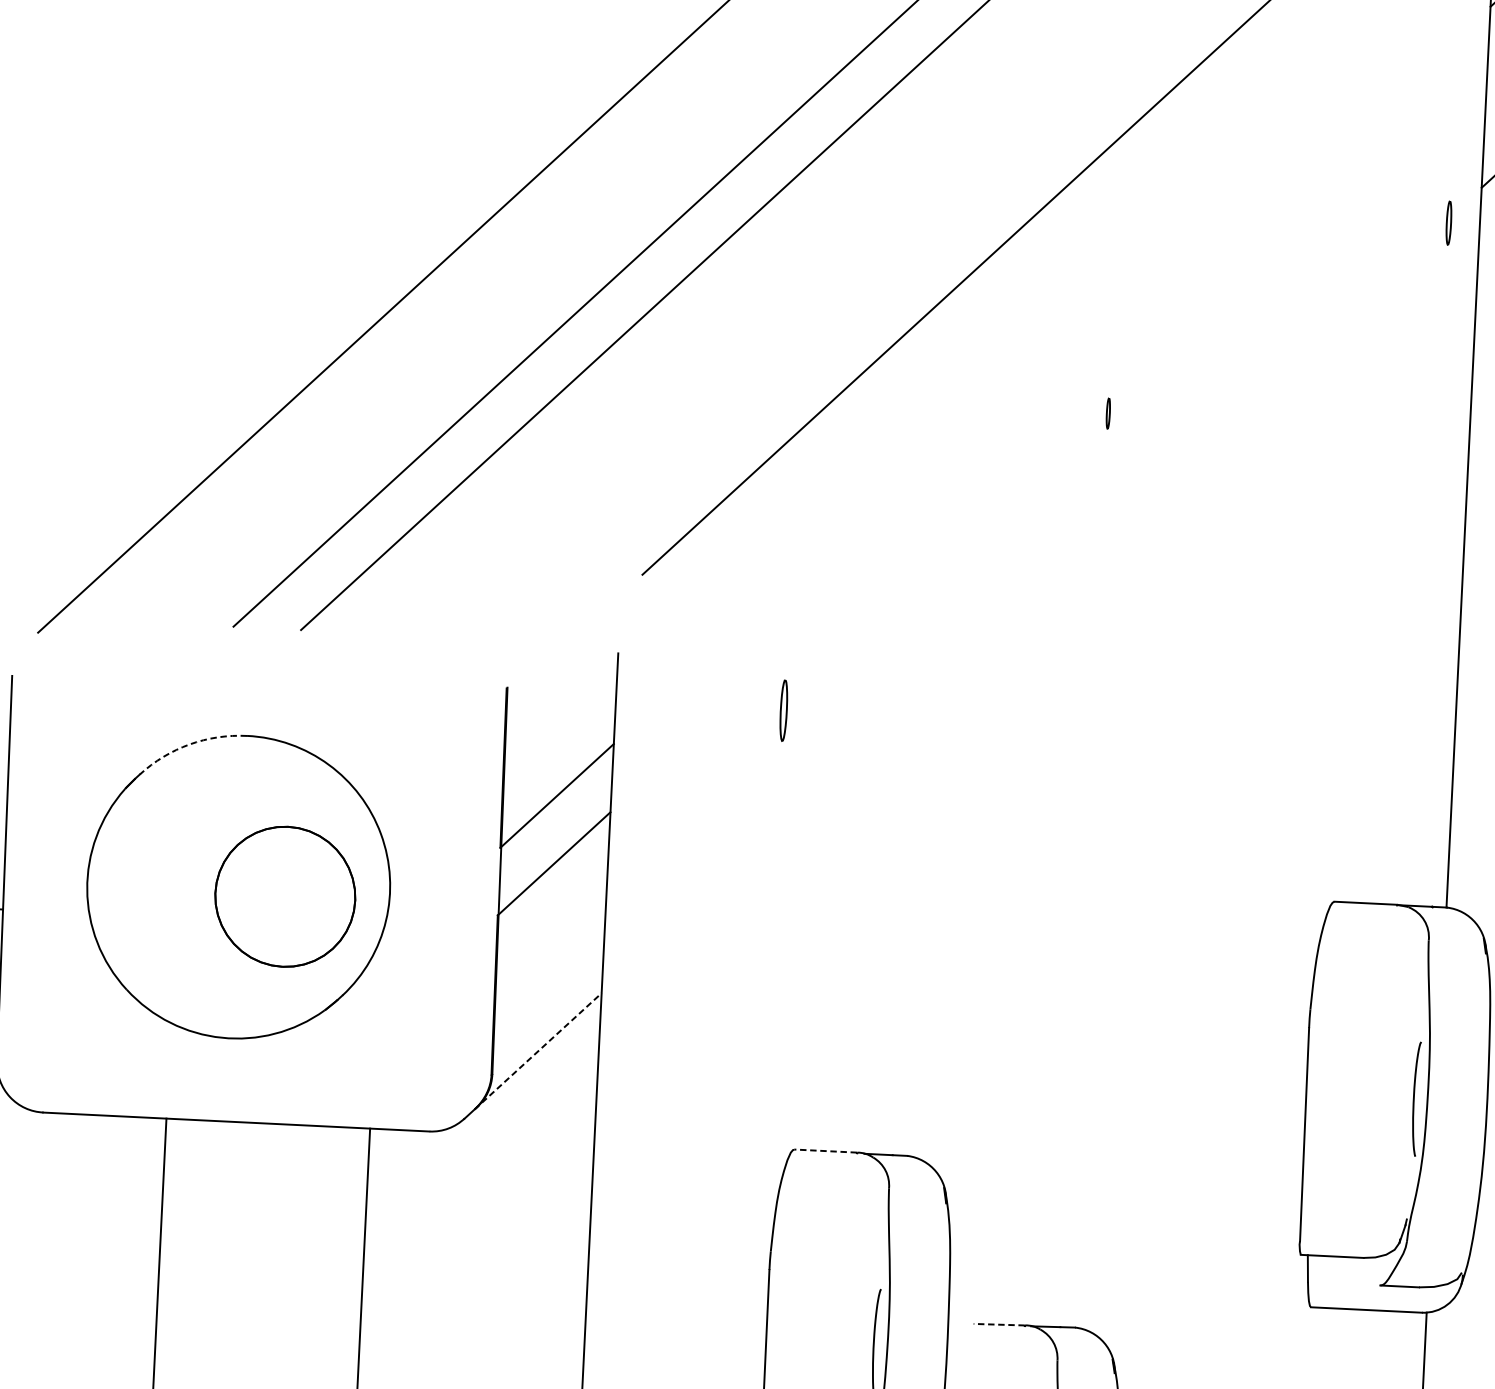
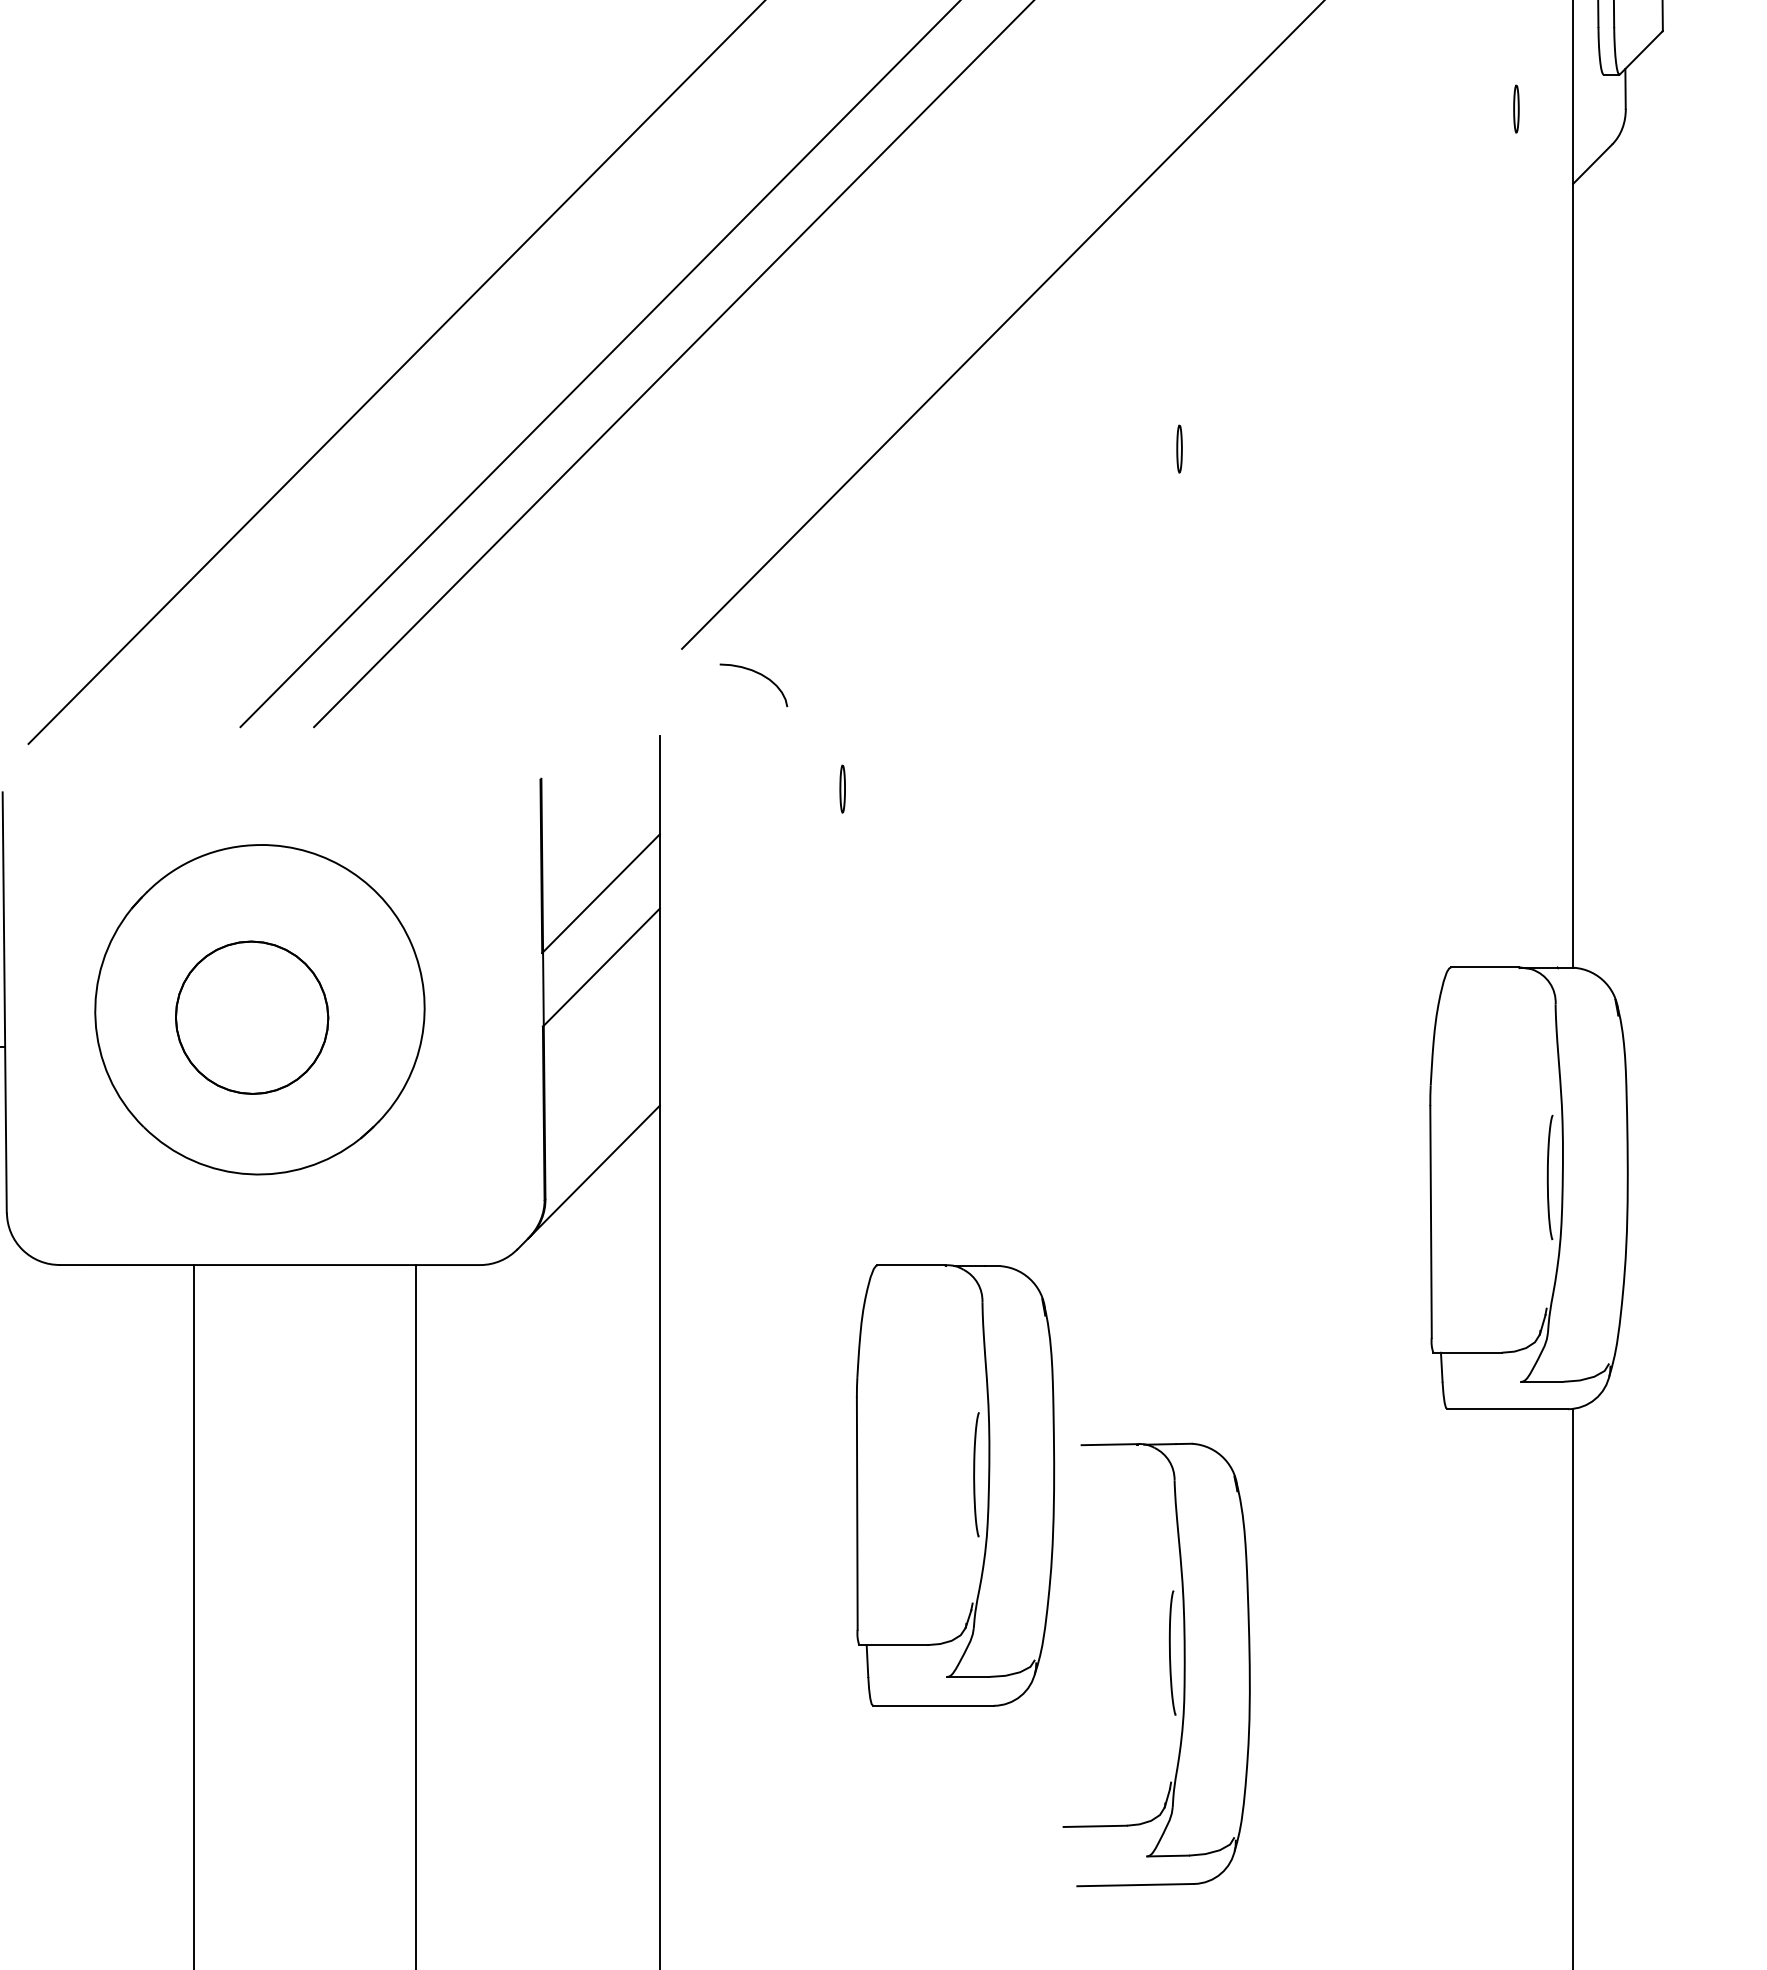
part: (1449, 222) -> (1516, 108), moved
part: (1108, 413) -> (1179, 448), size x1.43
curve: (711, 601) -> (758, 674), added
part: (783, 710) -> (842, 788), size x0.71
arc: (190, 744) -> (199, 857), dashed -> solid
part: (285, 896) -> (252, 1017), moved
line: (537, 1051) -> (593, 1172), dashed -> solid
line: (825, 1151) -> (911, 1265), dashed -> solid
line: (999, 1324) -> (1109, 1444), dashed -> solid

